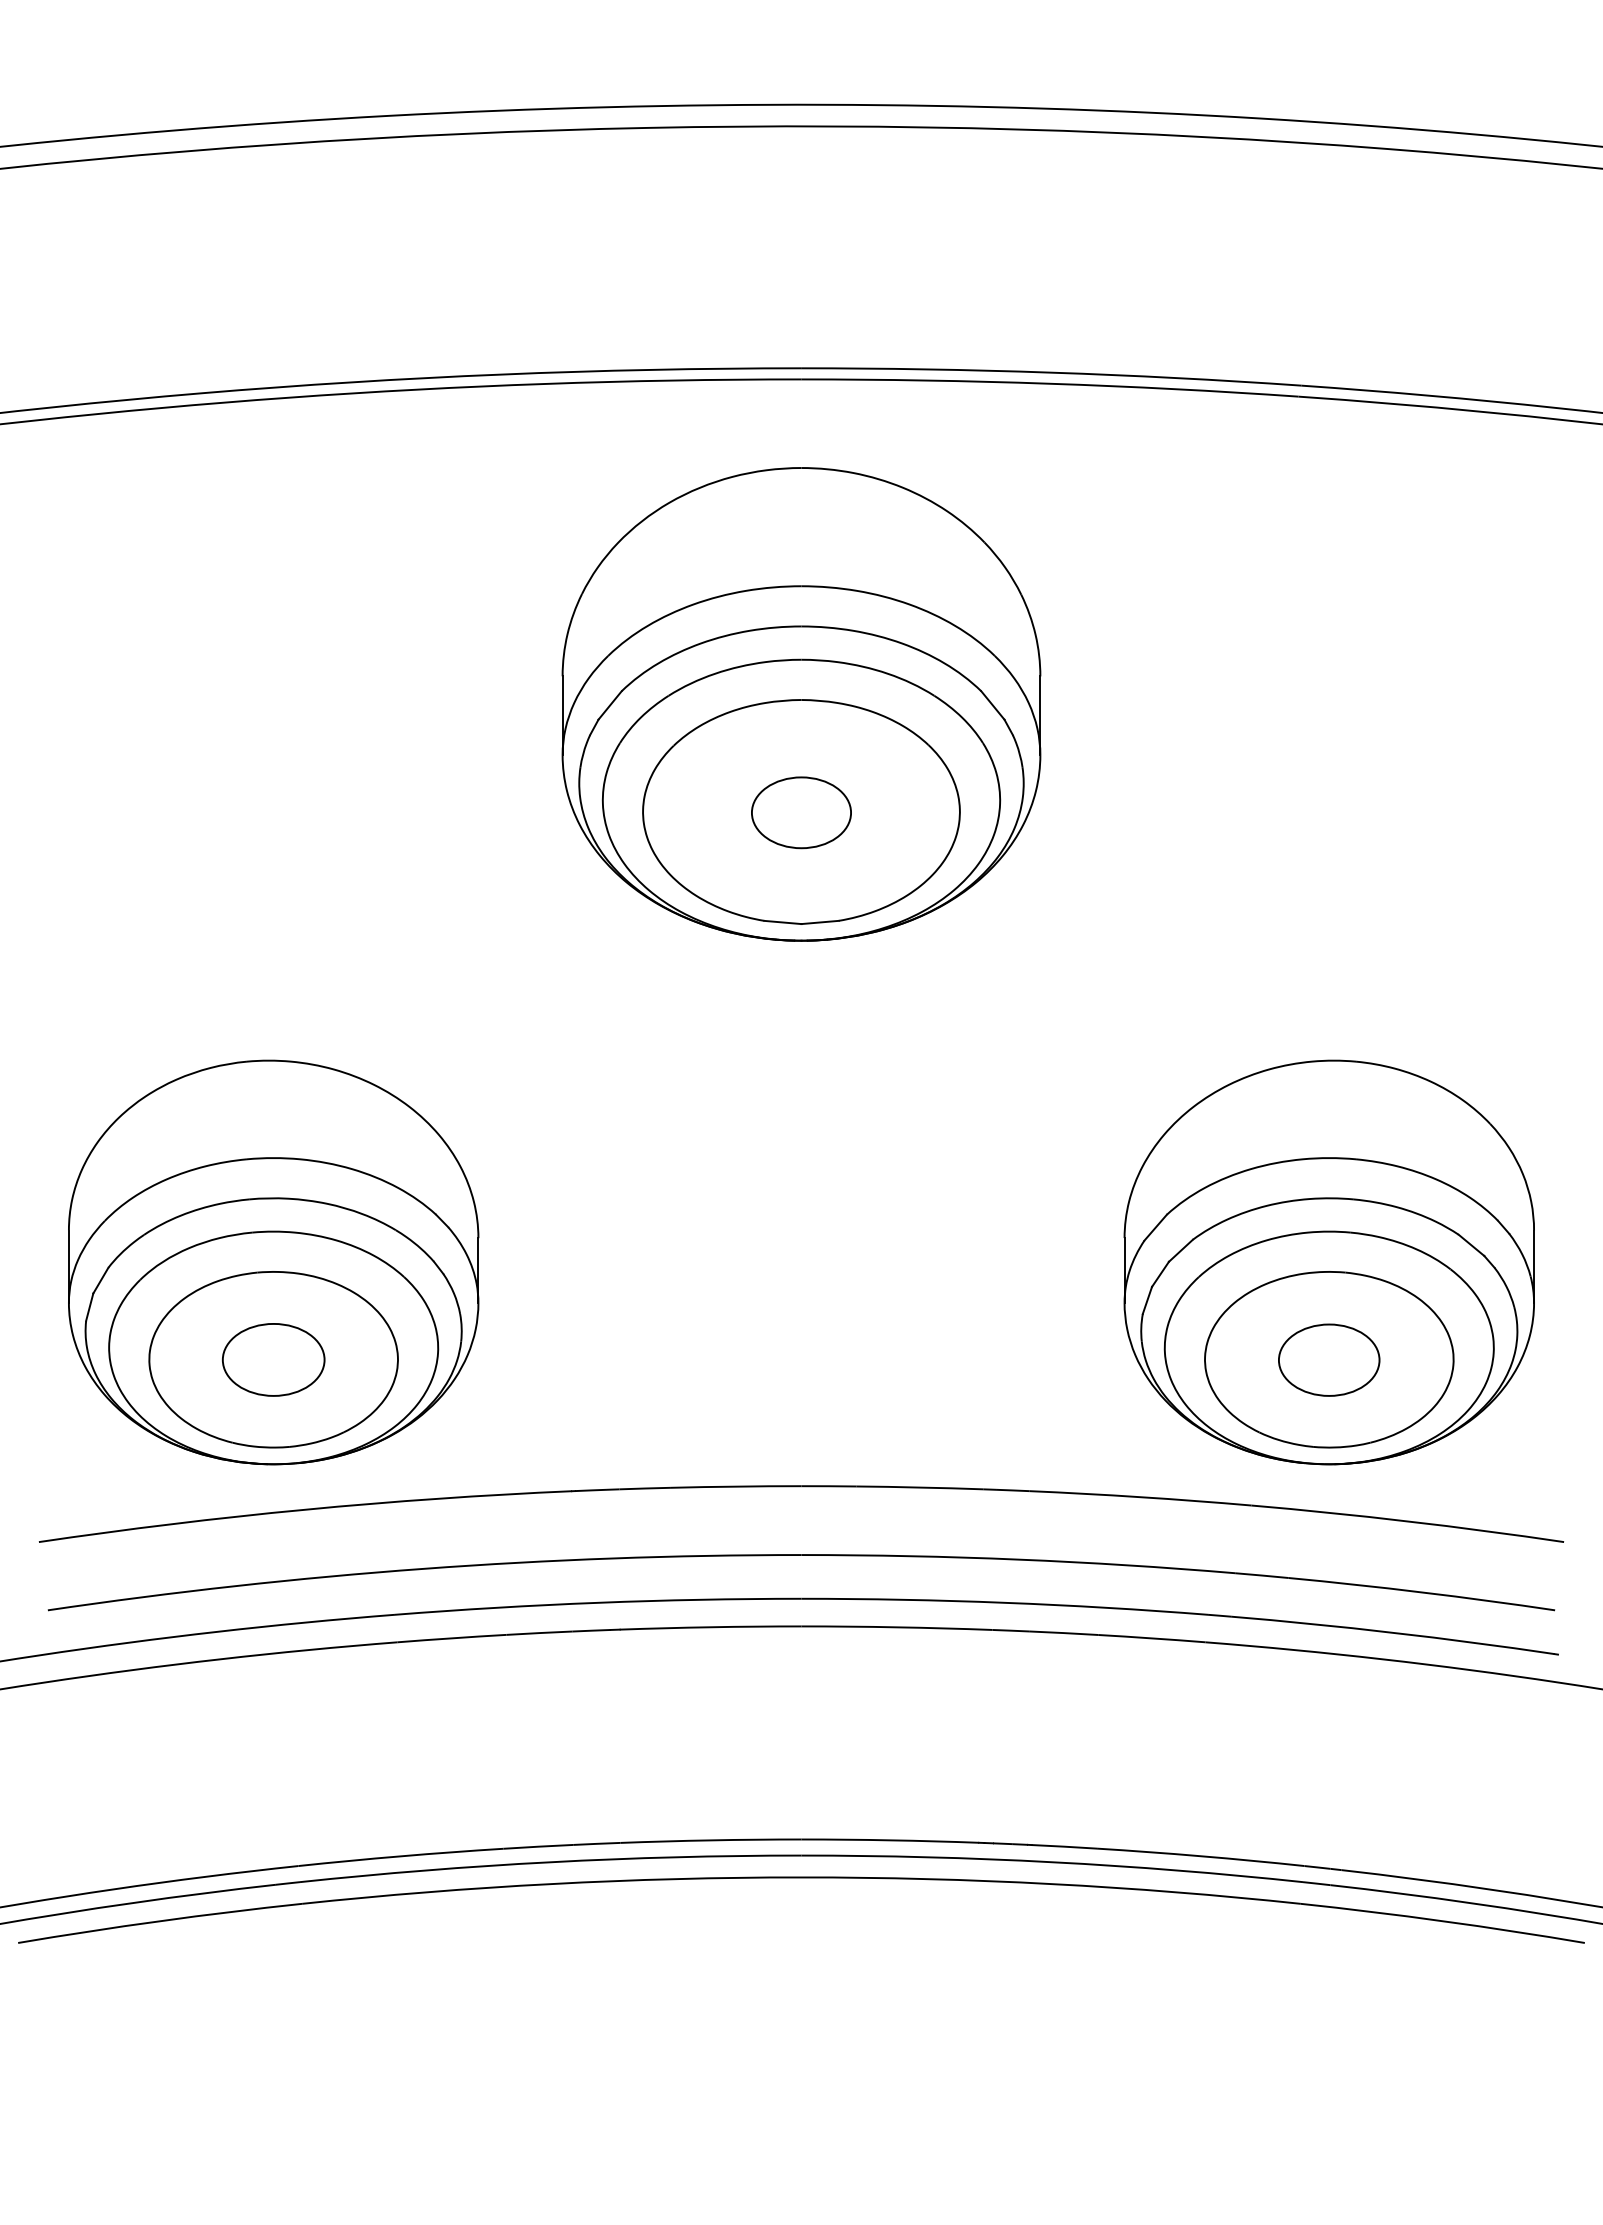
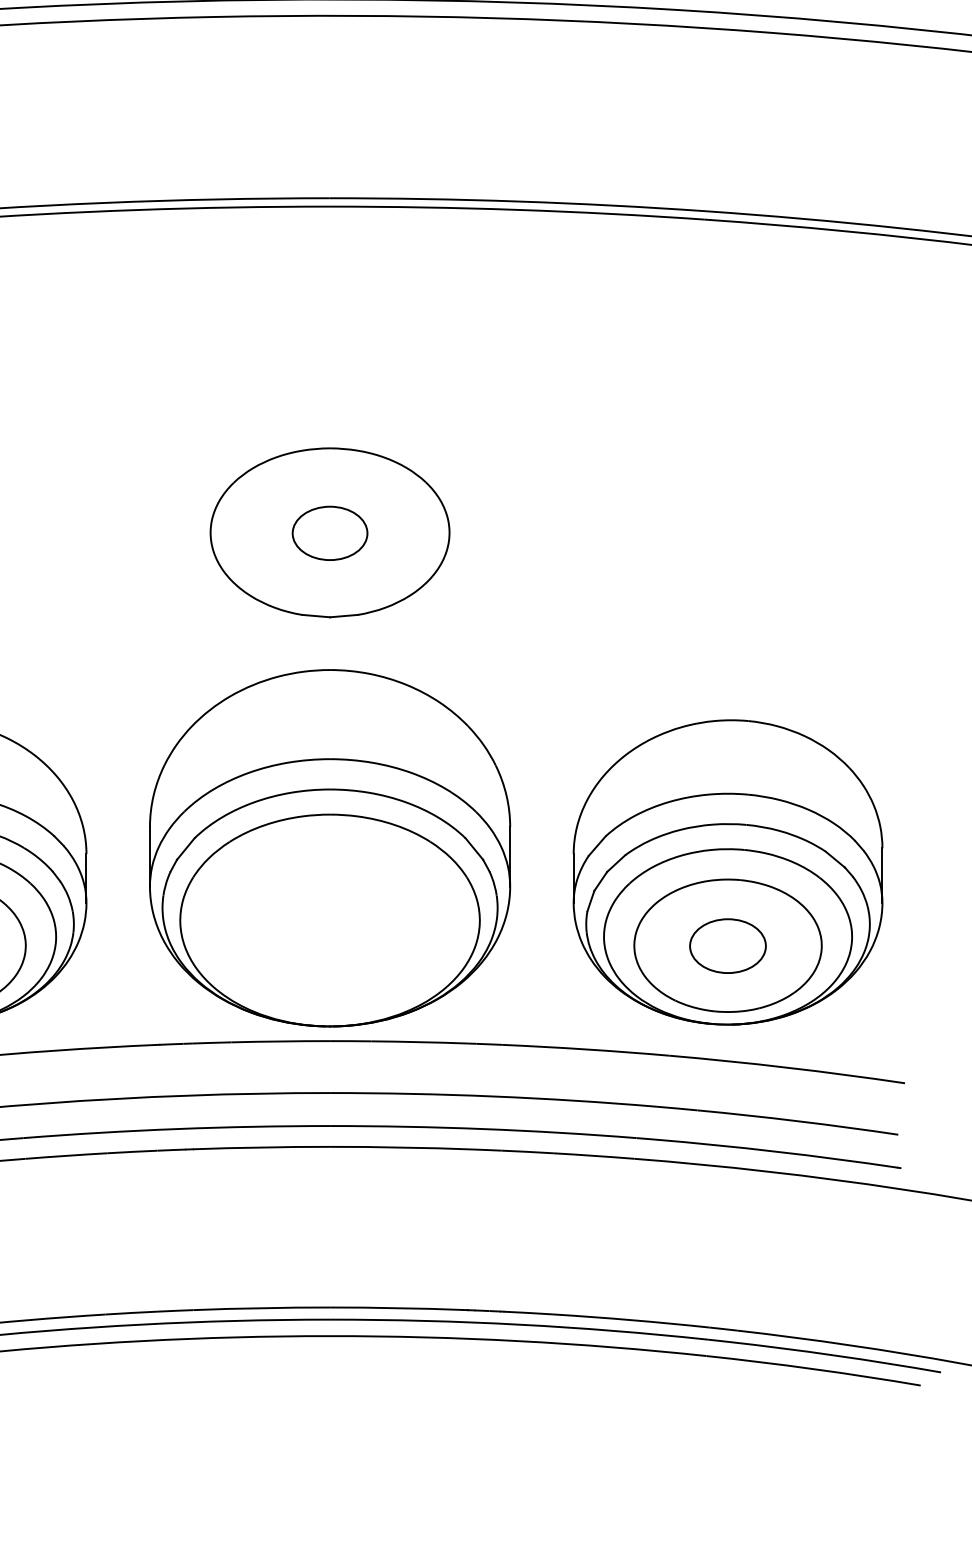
part: (801, 704) -> (330, 848), moved

